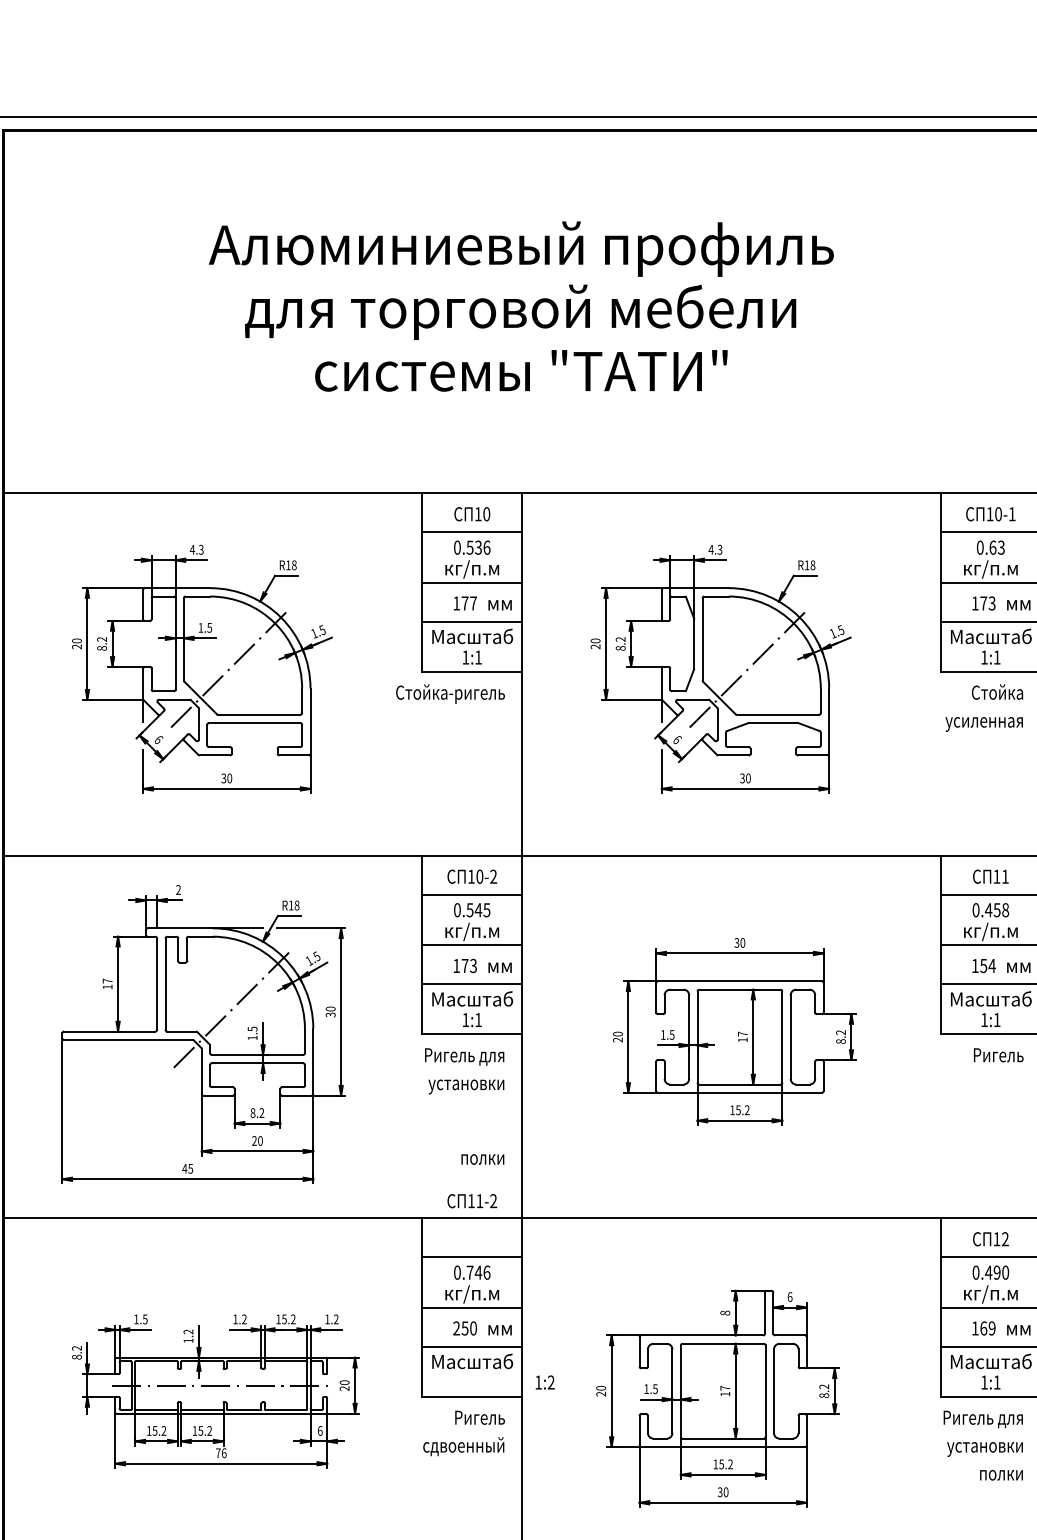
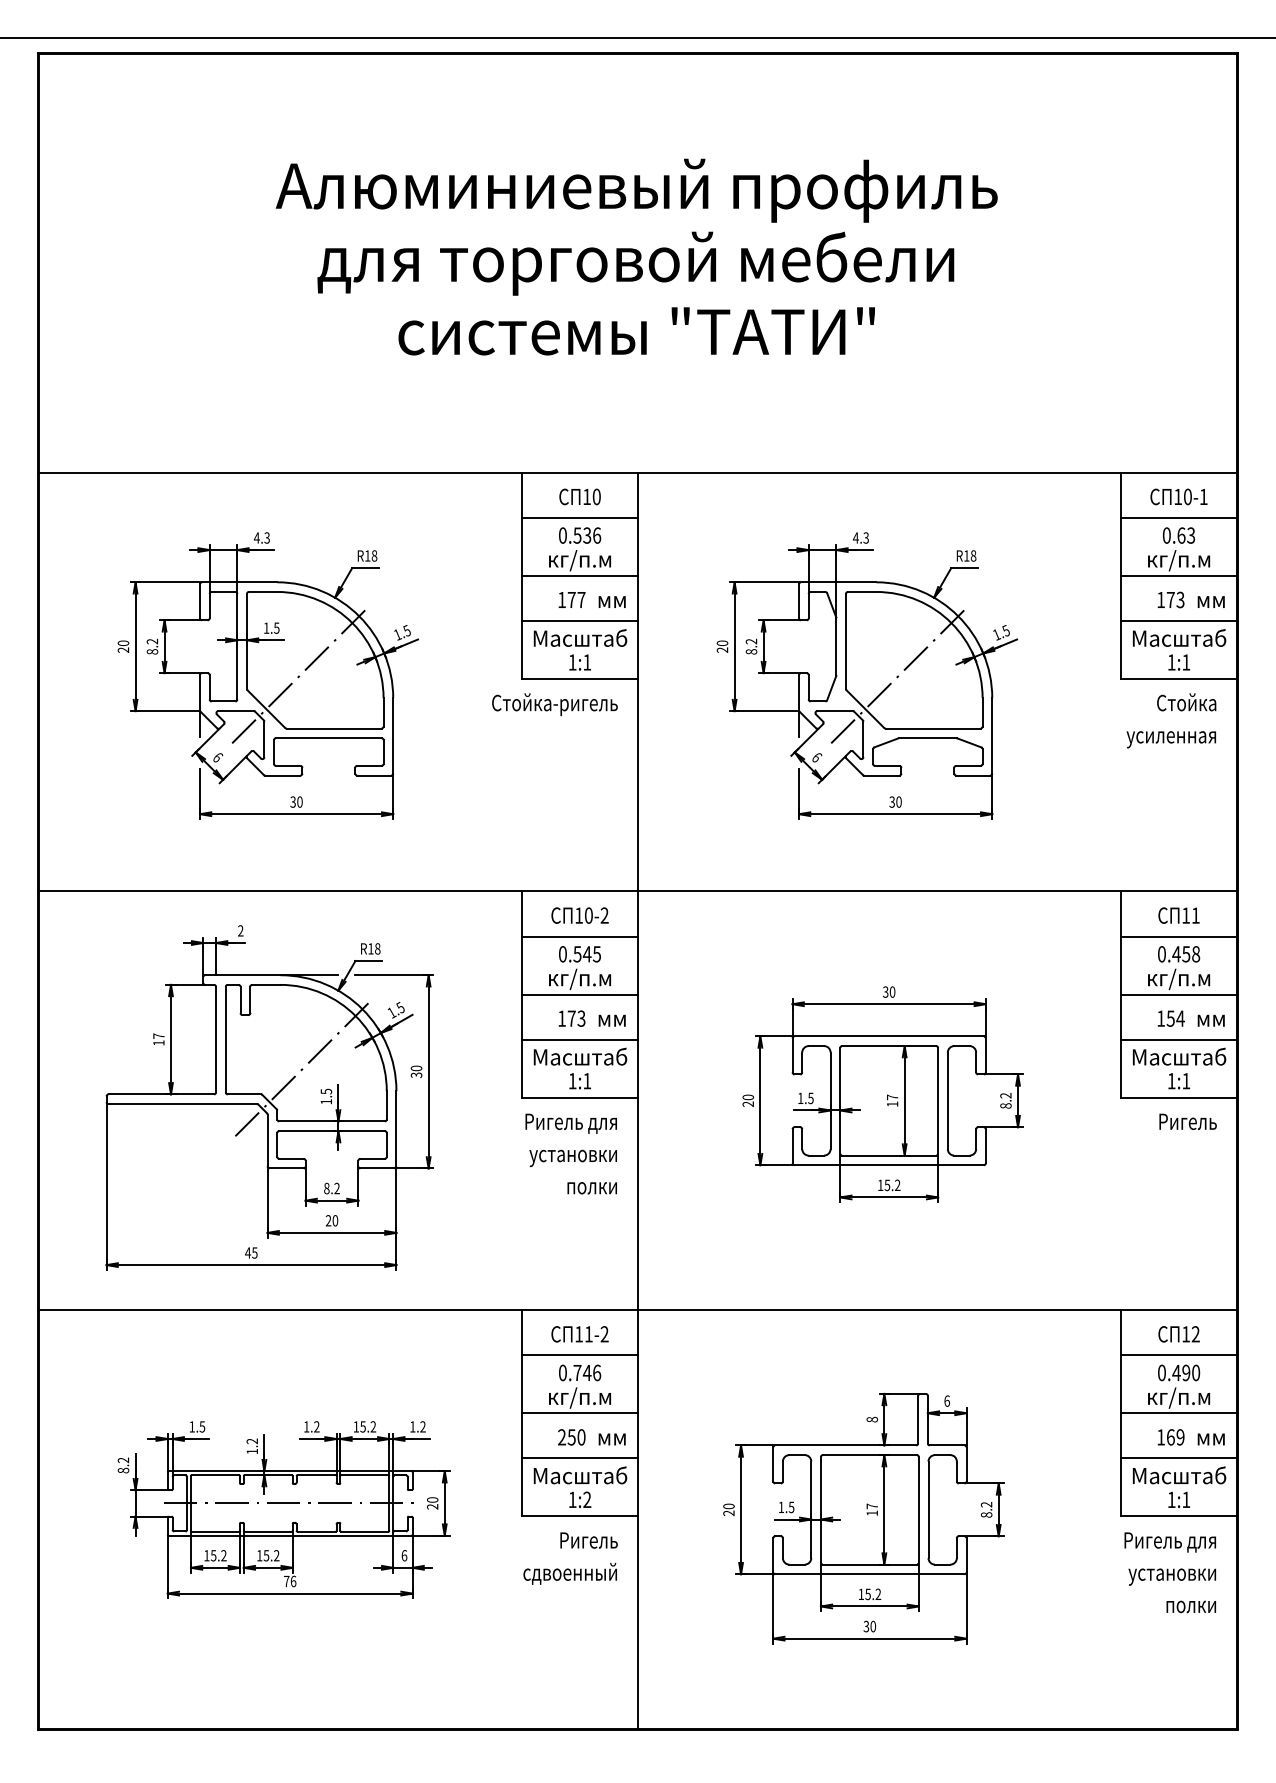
text: (482, 1159) -> (591, 1188), moved
text: (471, 1201) -> (579, 1334), moved
text: (545, 1382) -> (580, 1499), moved

